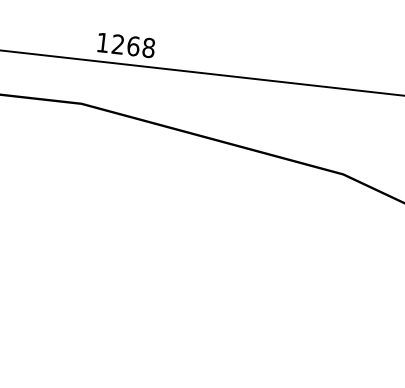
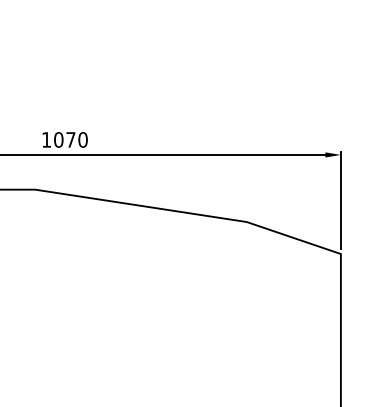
text: (133, 45) -> (70, 139), 1268 -> 1070

